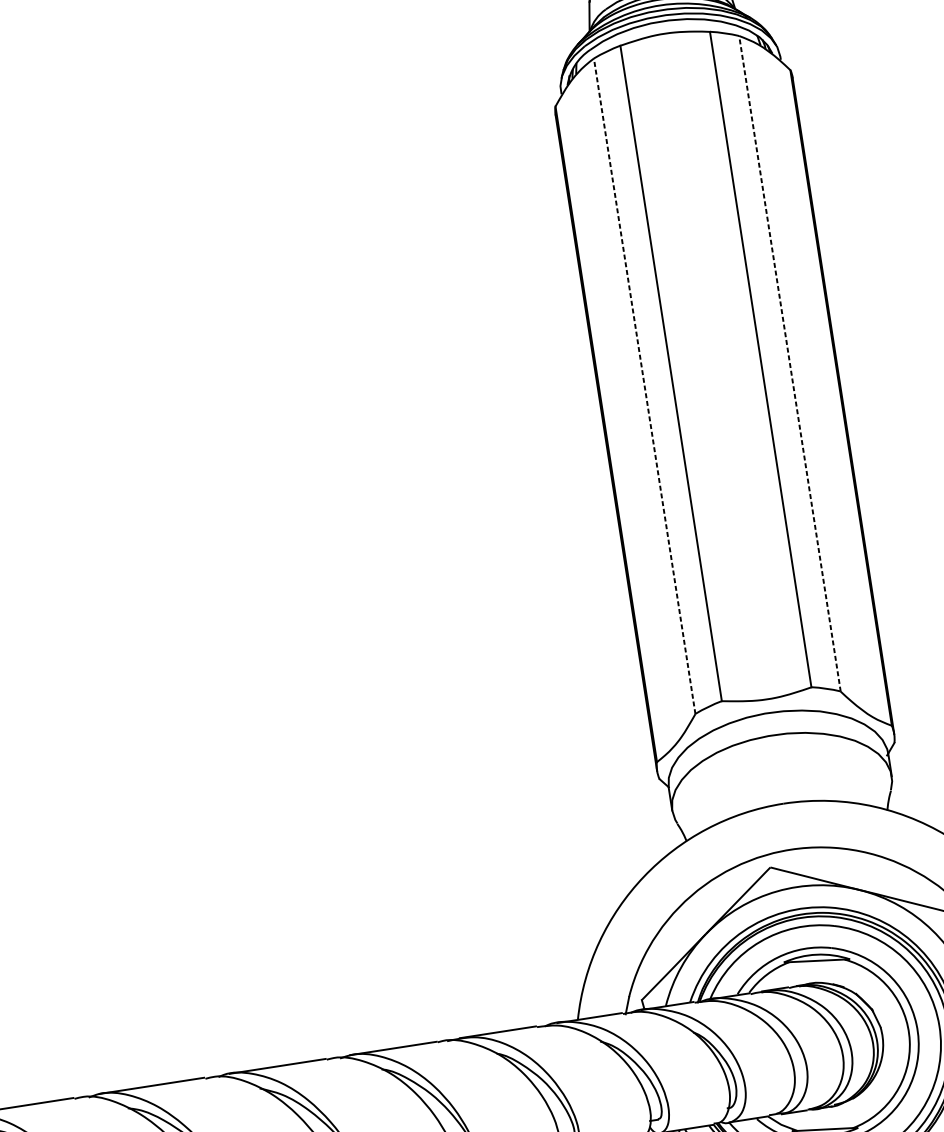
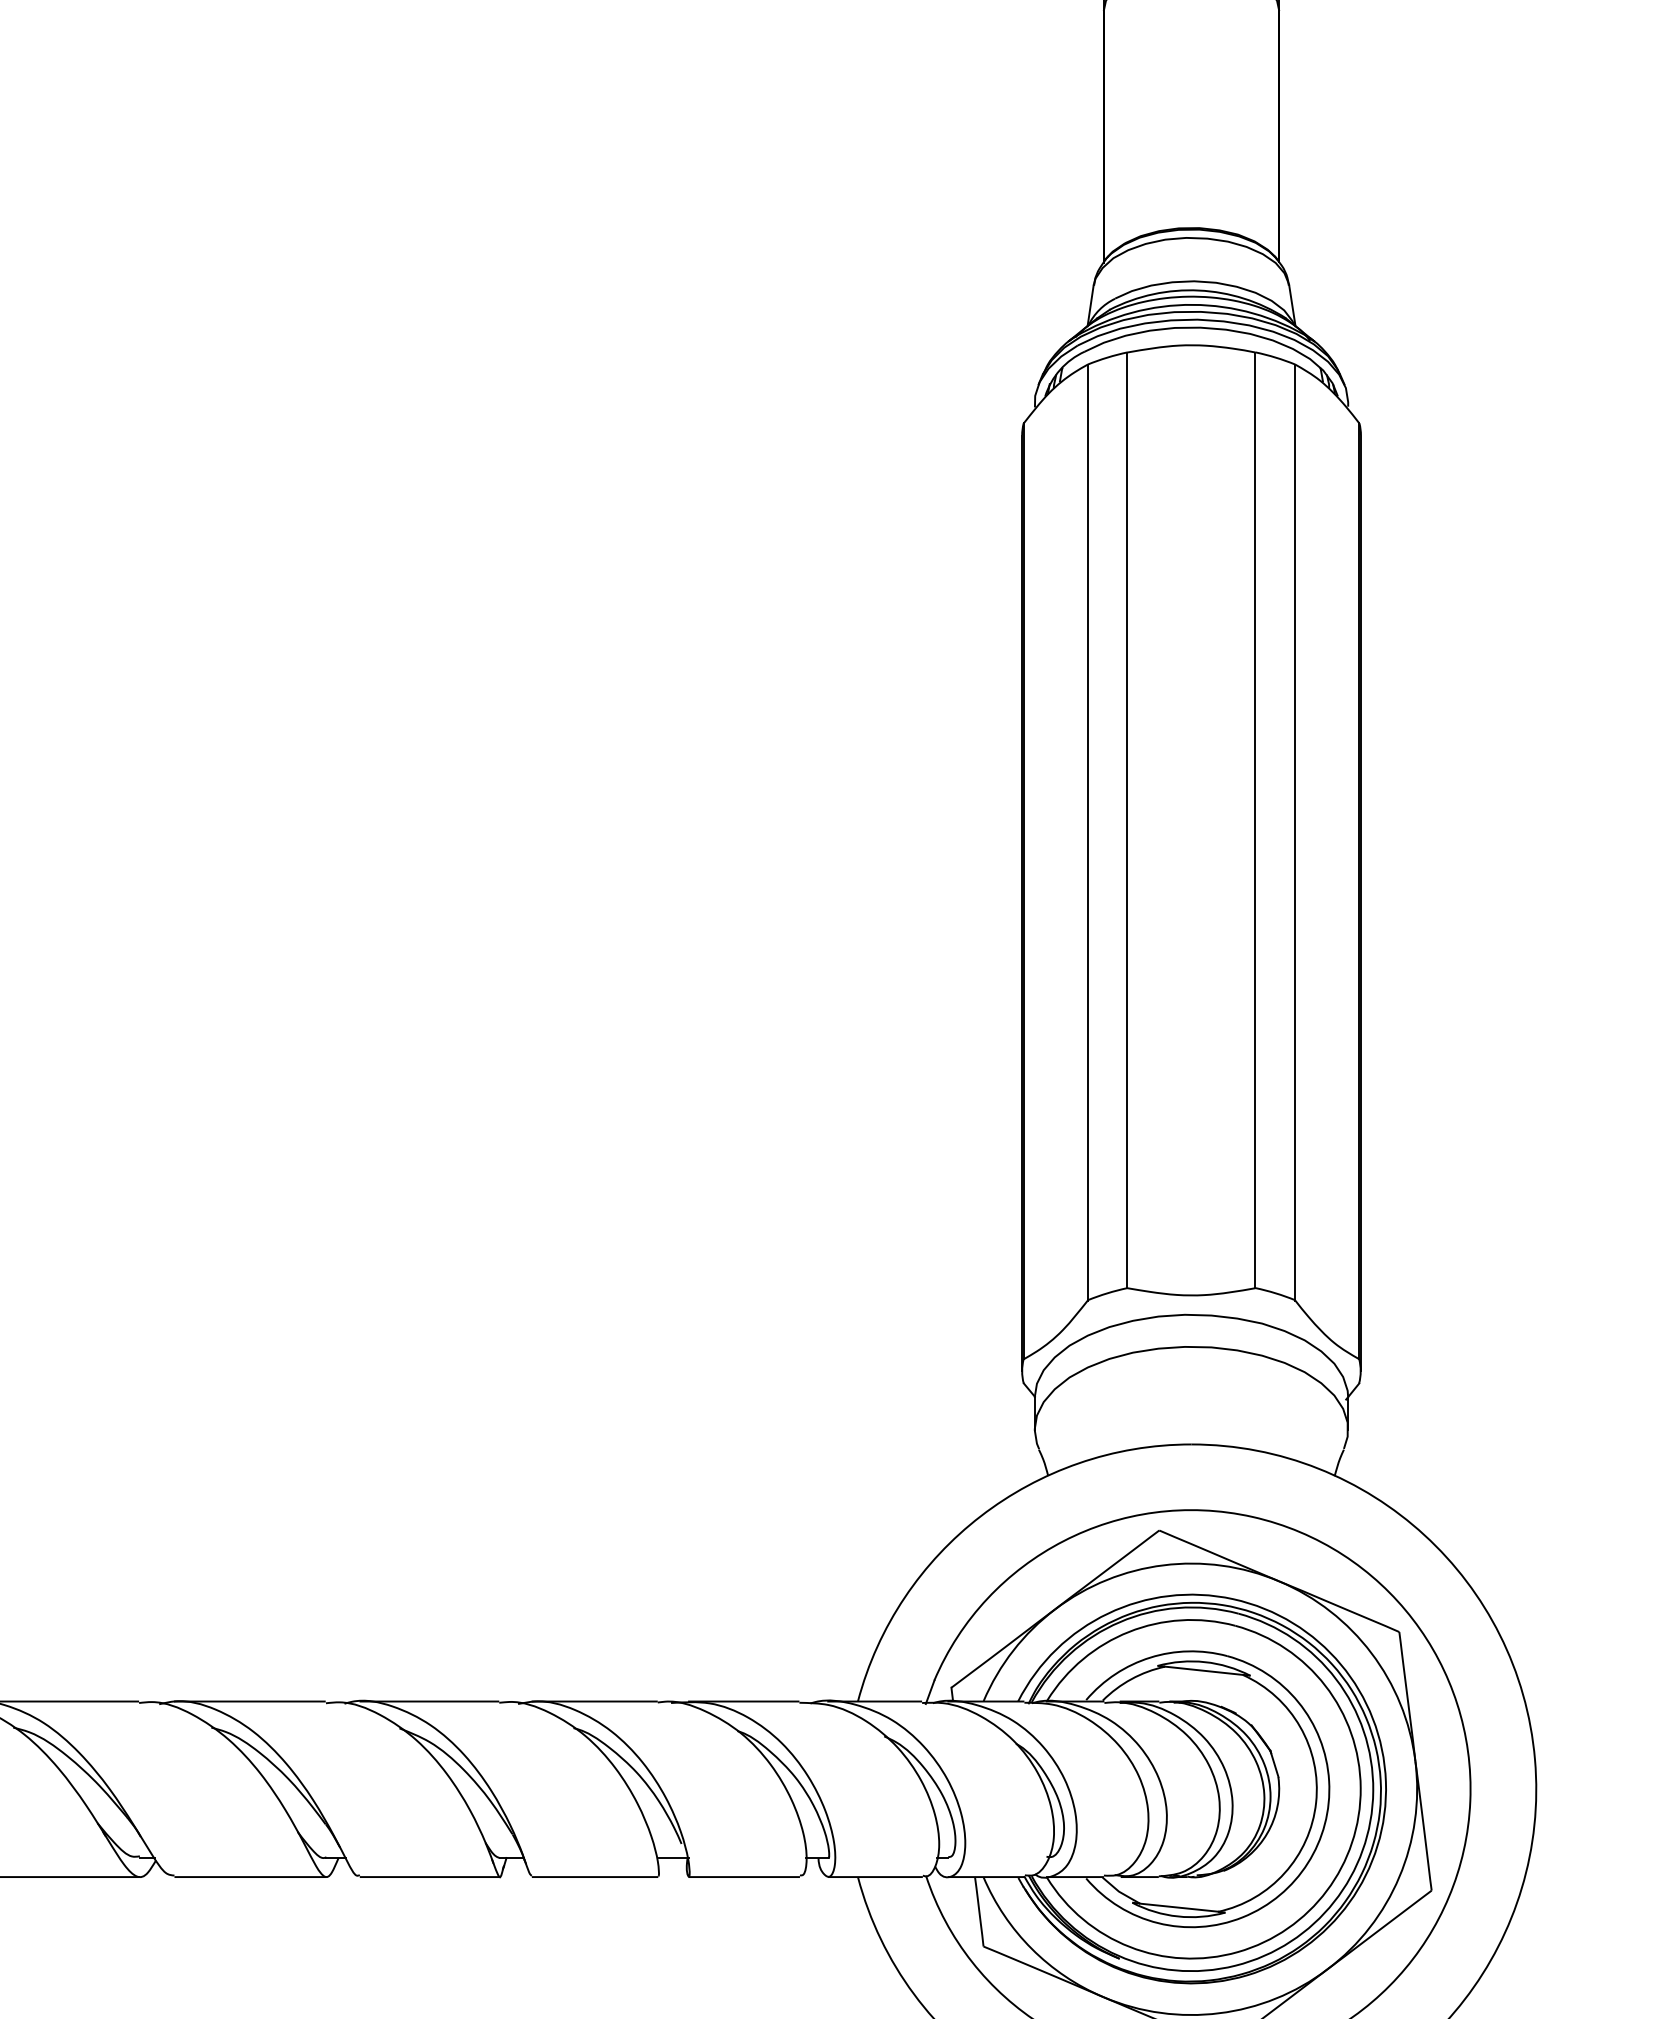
line: (790, 363) -> (1295, 832), dashed -> solid
line: (644, 386) -> (1087, 832), dashed -> solid

